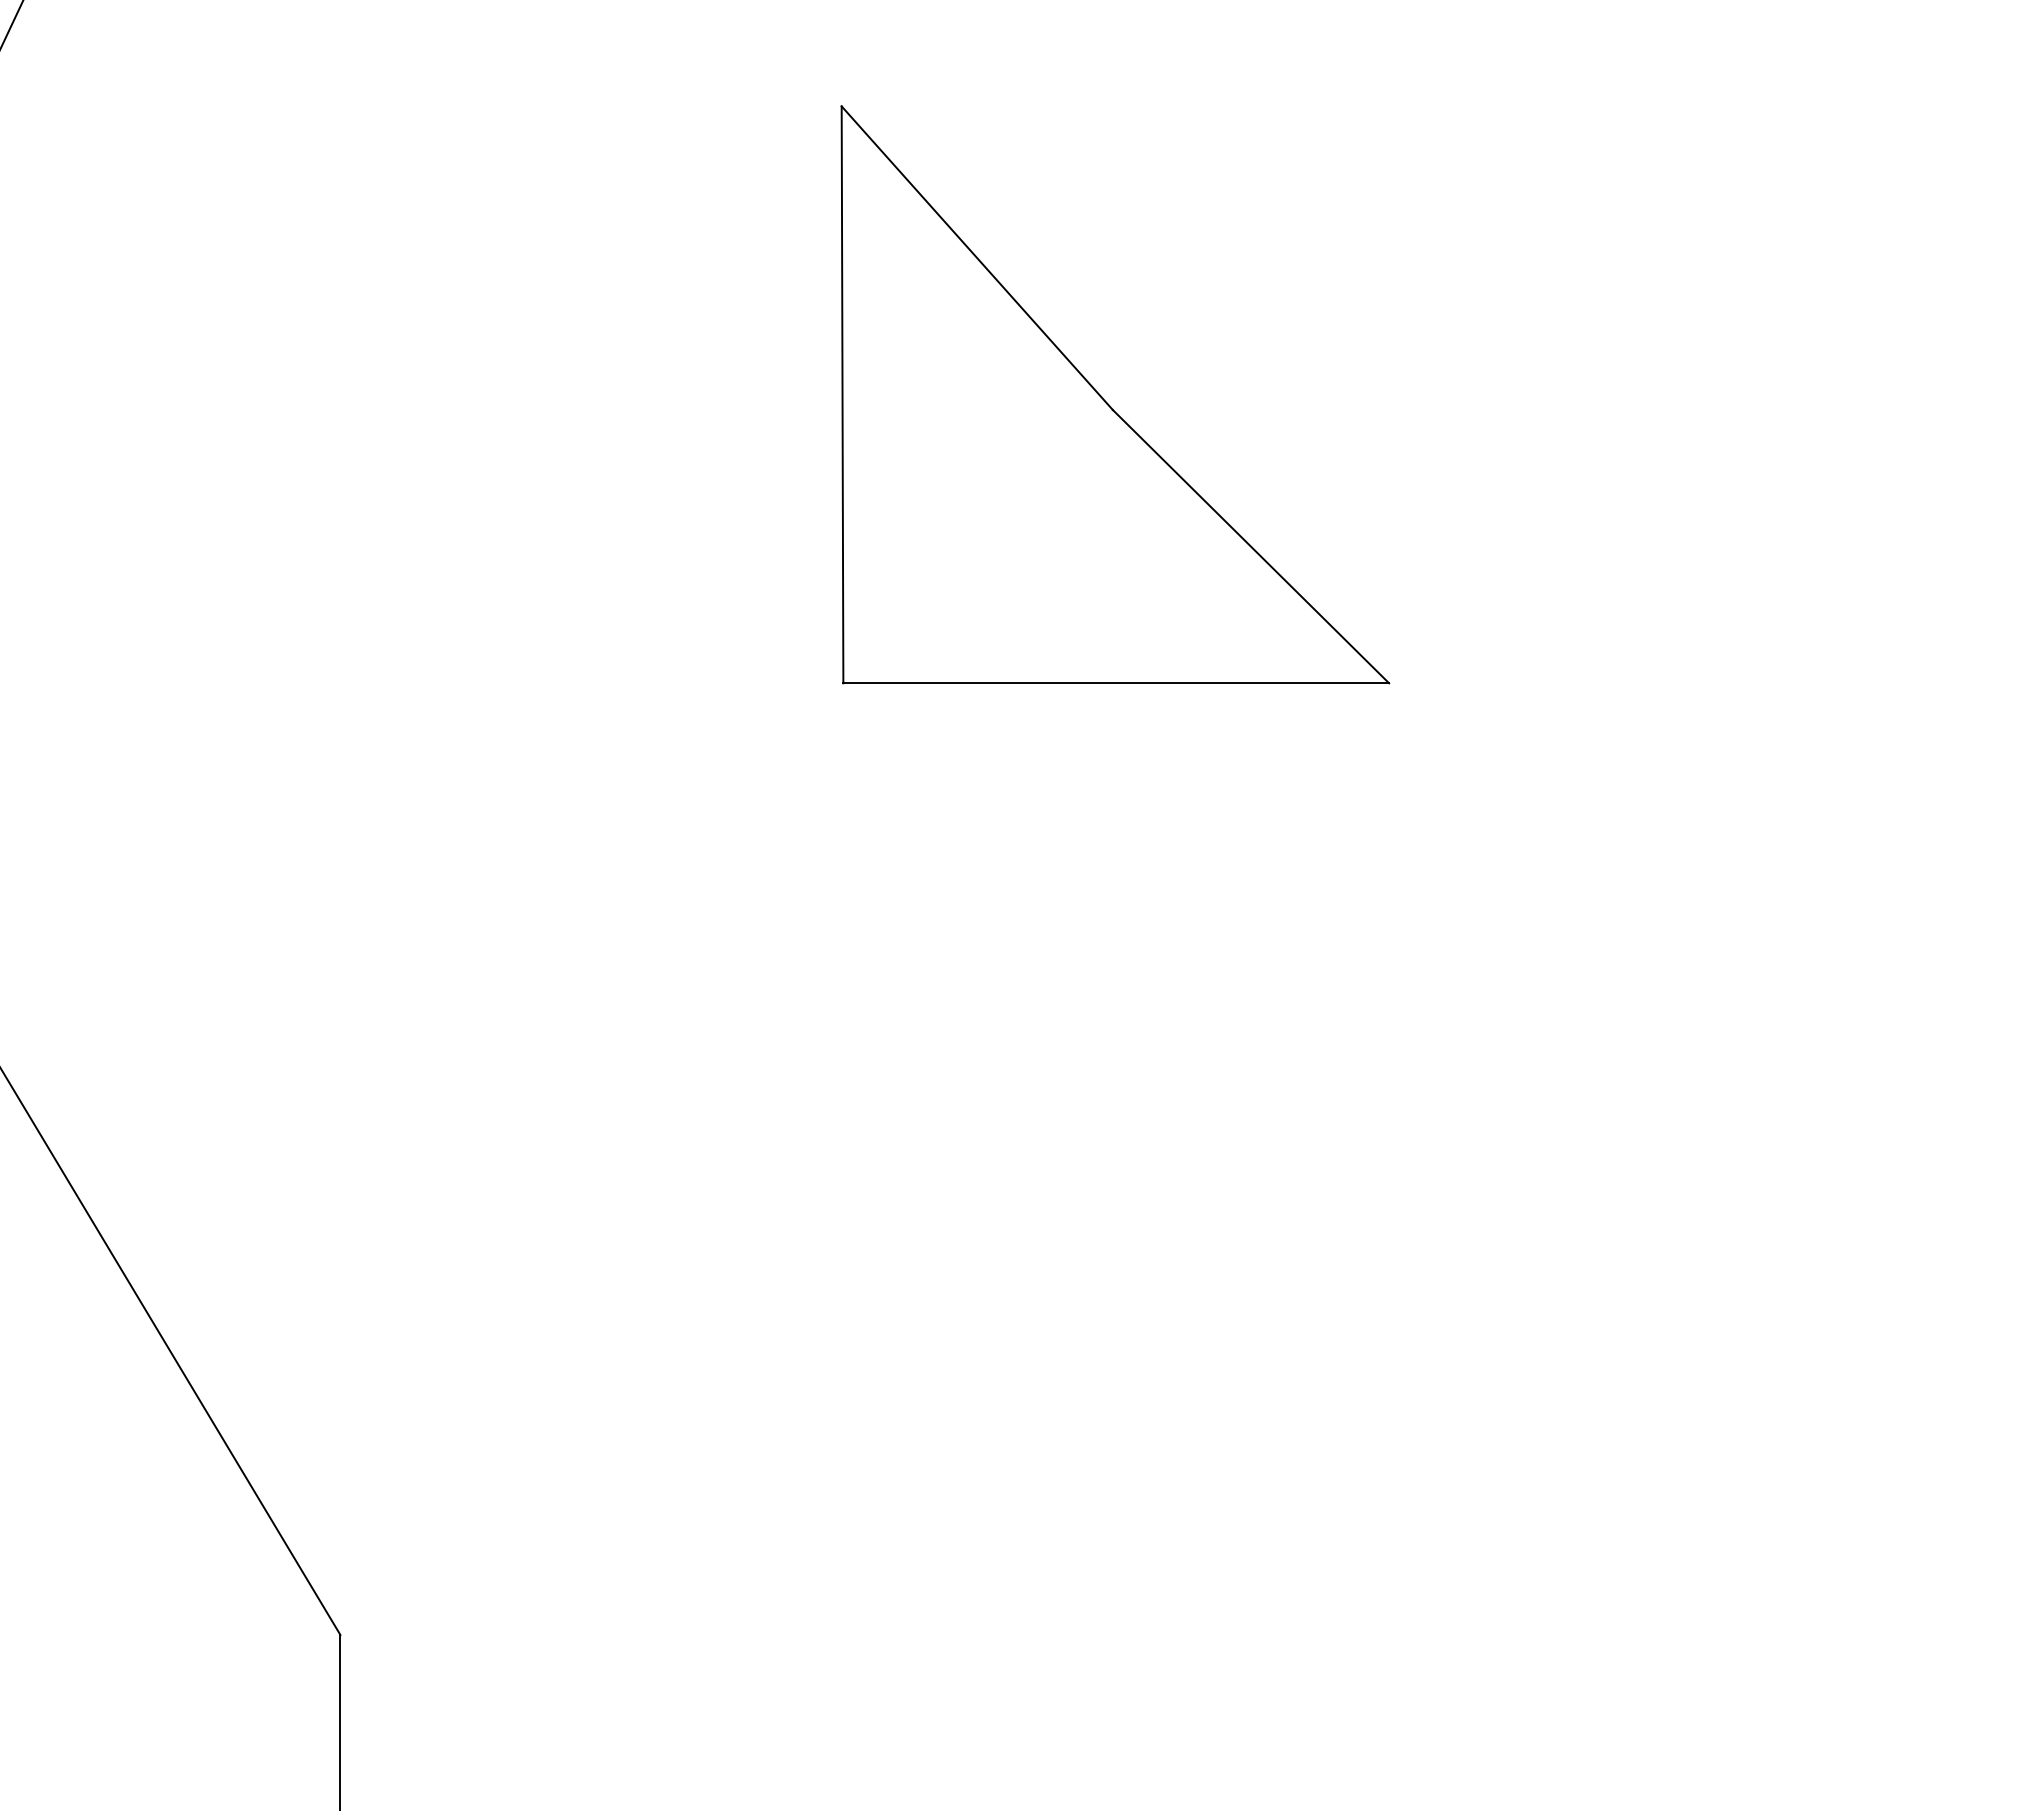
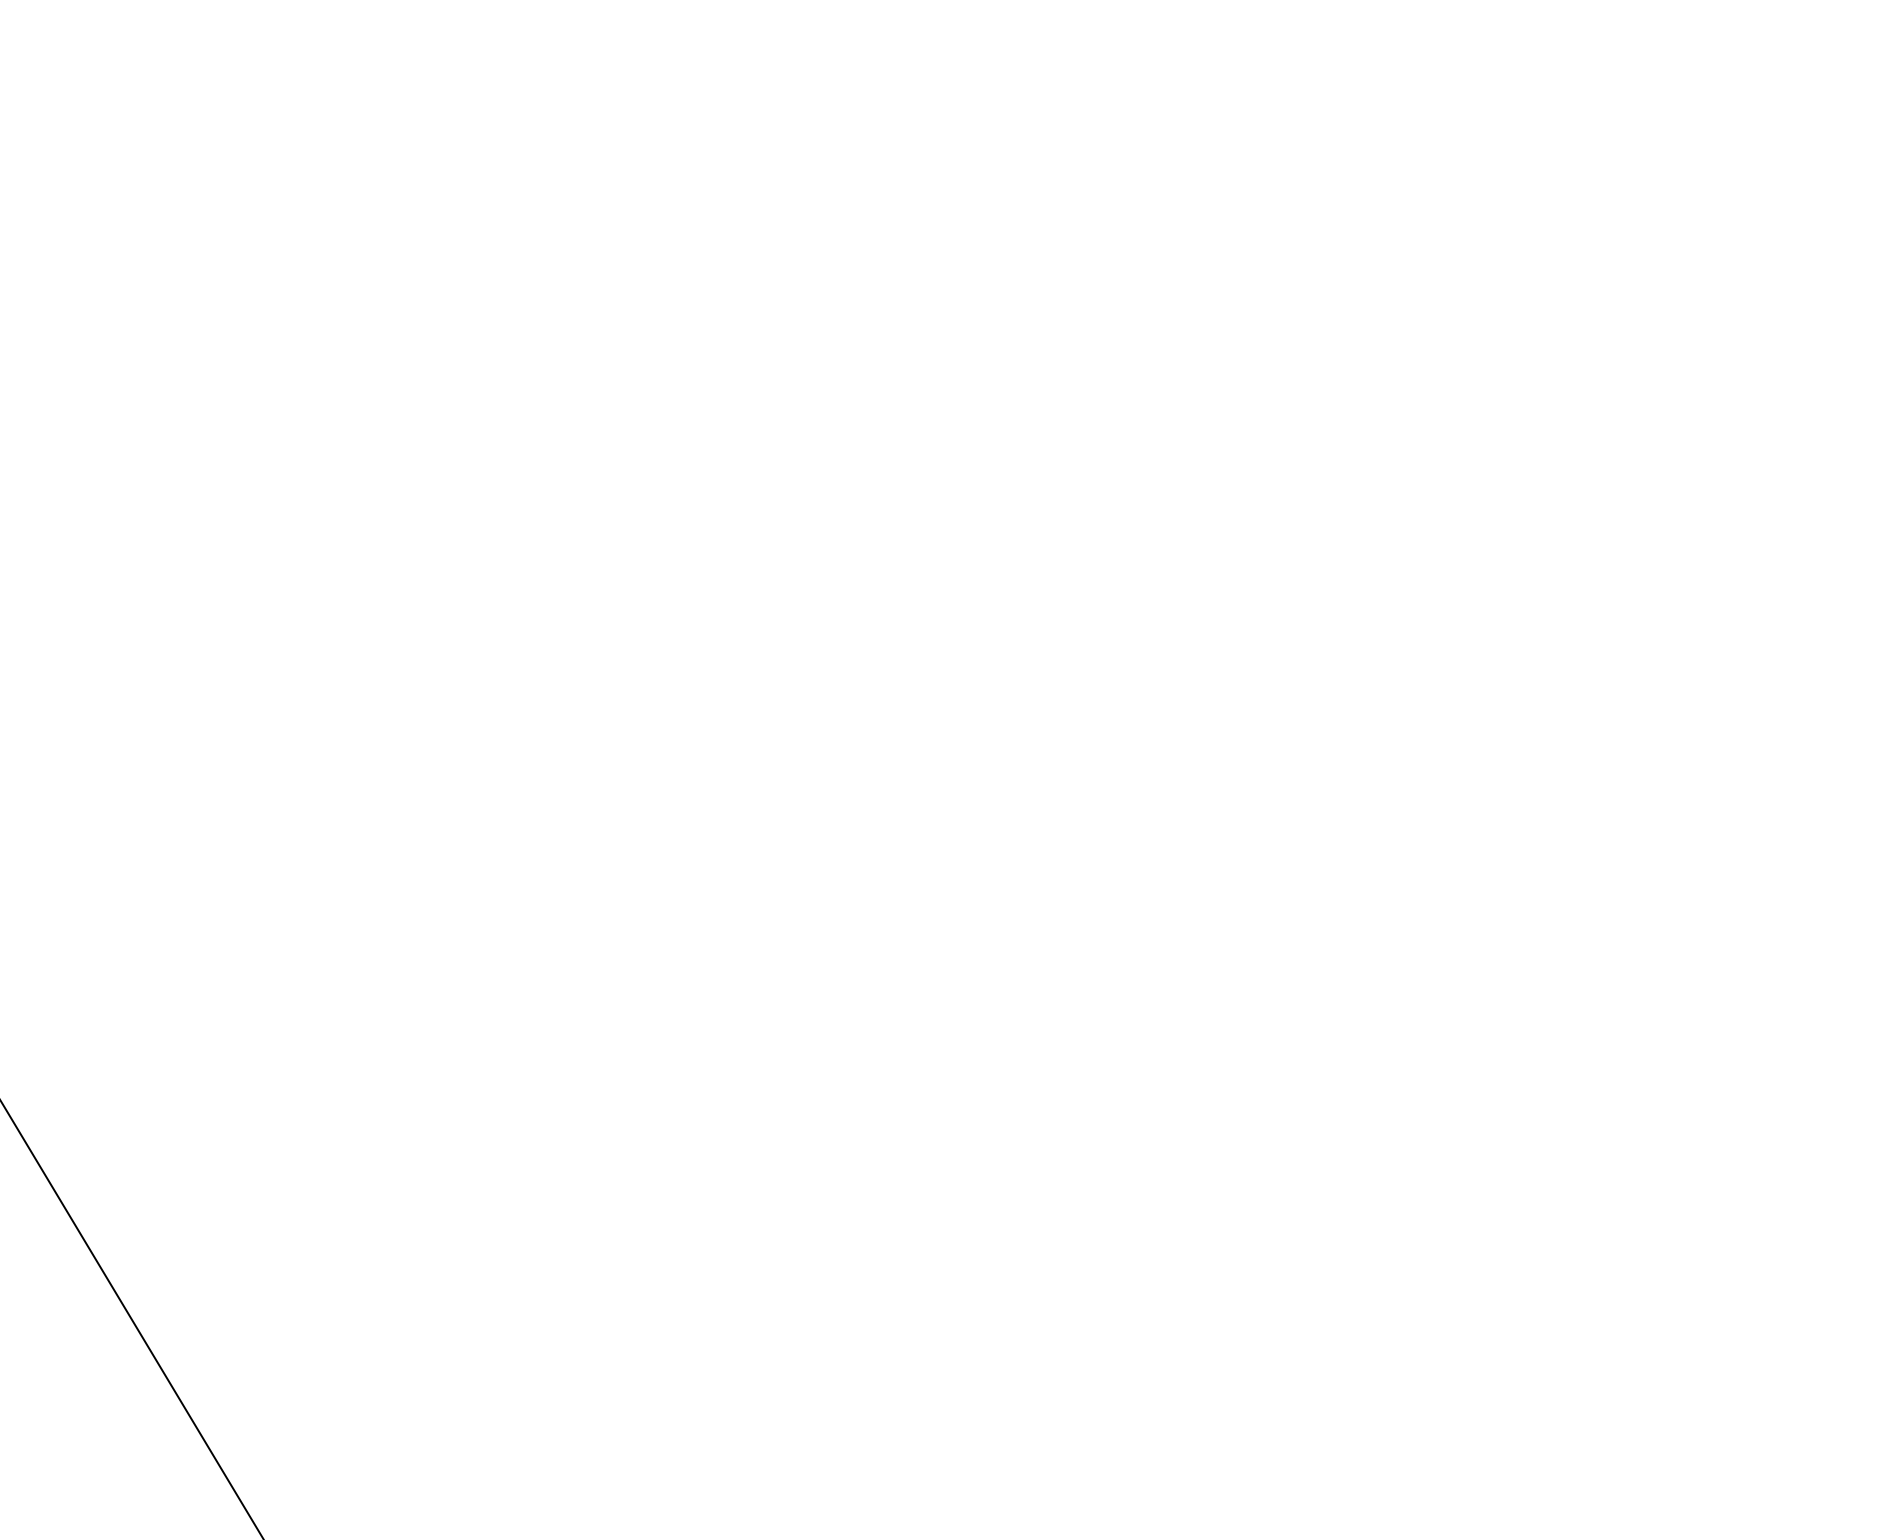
part: (1107, 402) -> (1044, 329), removed

